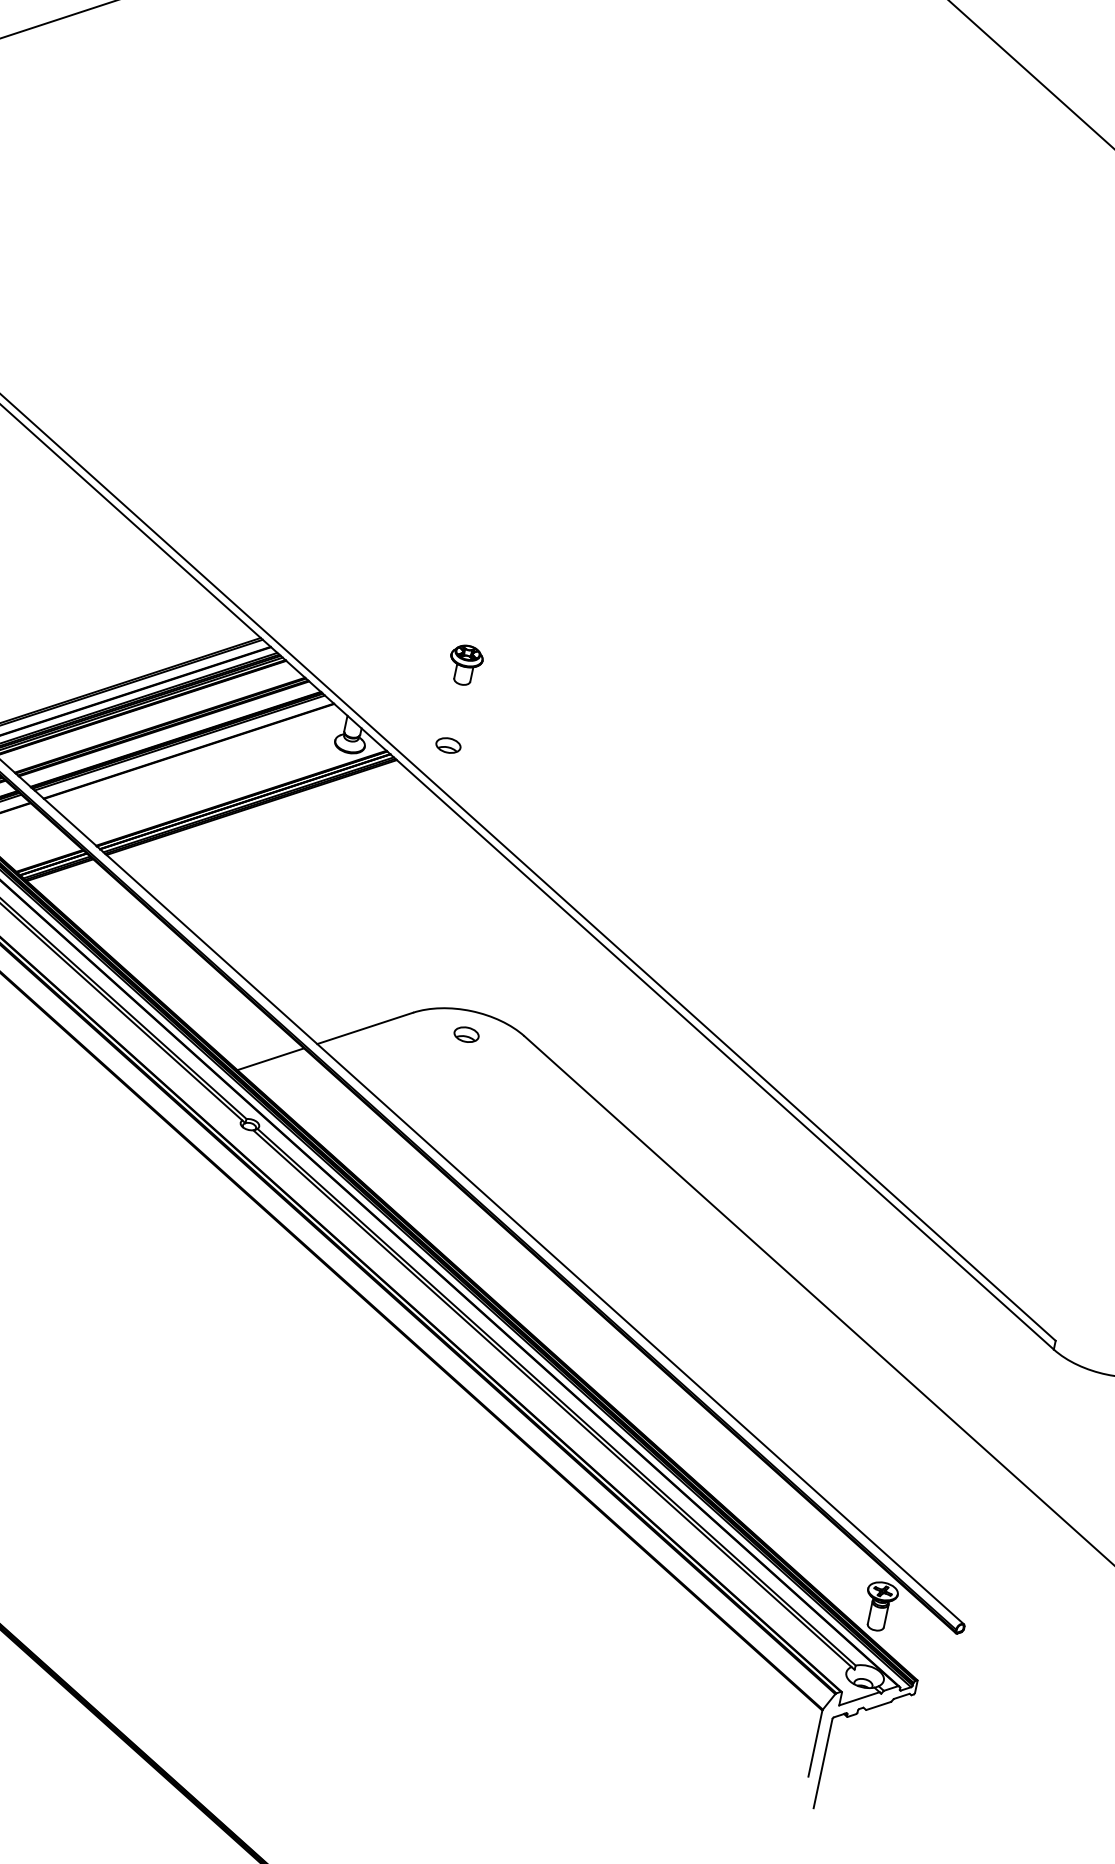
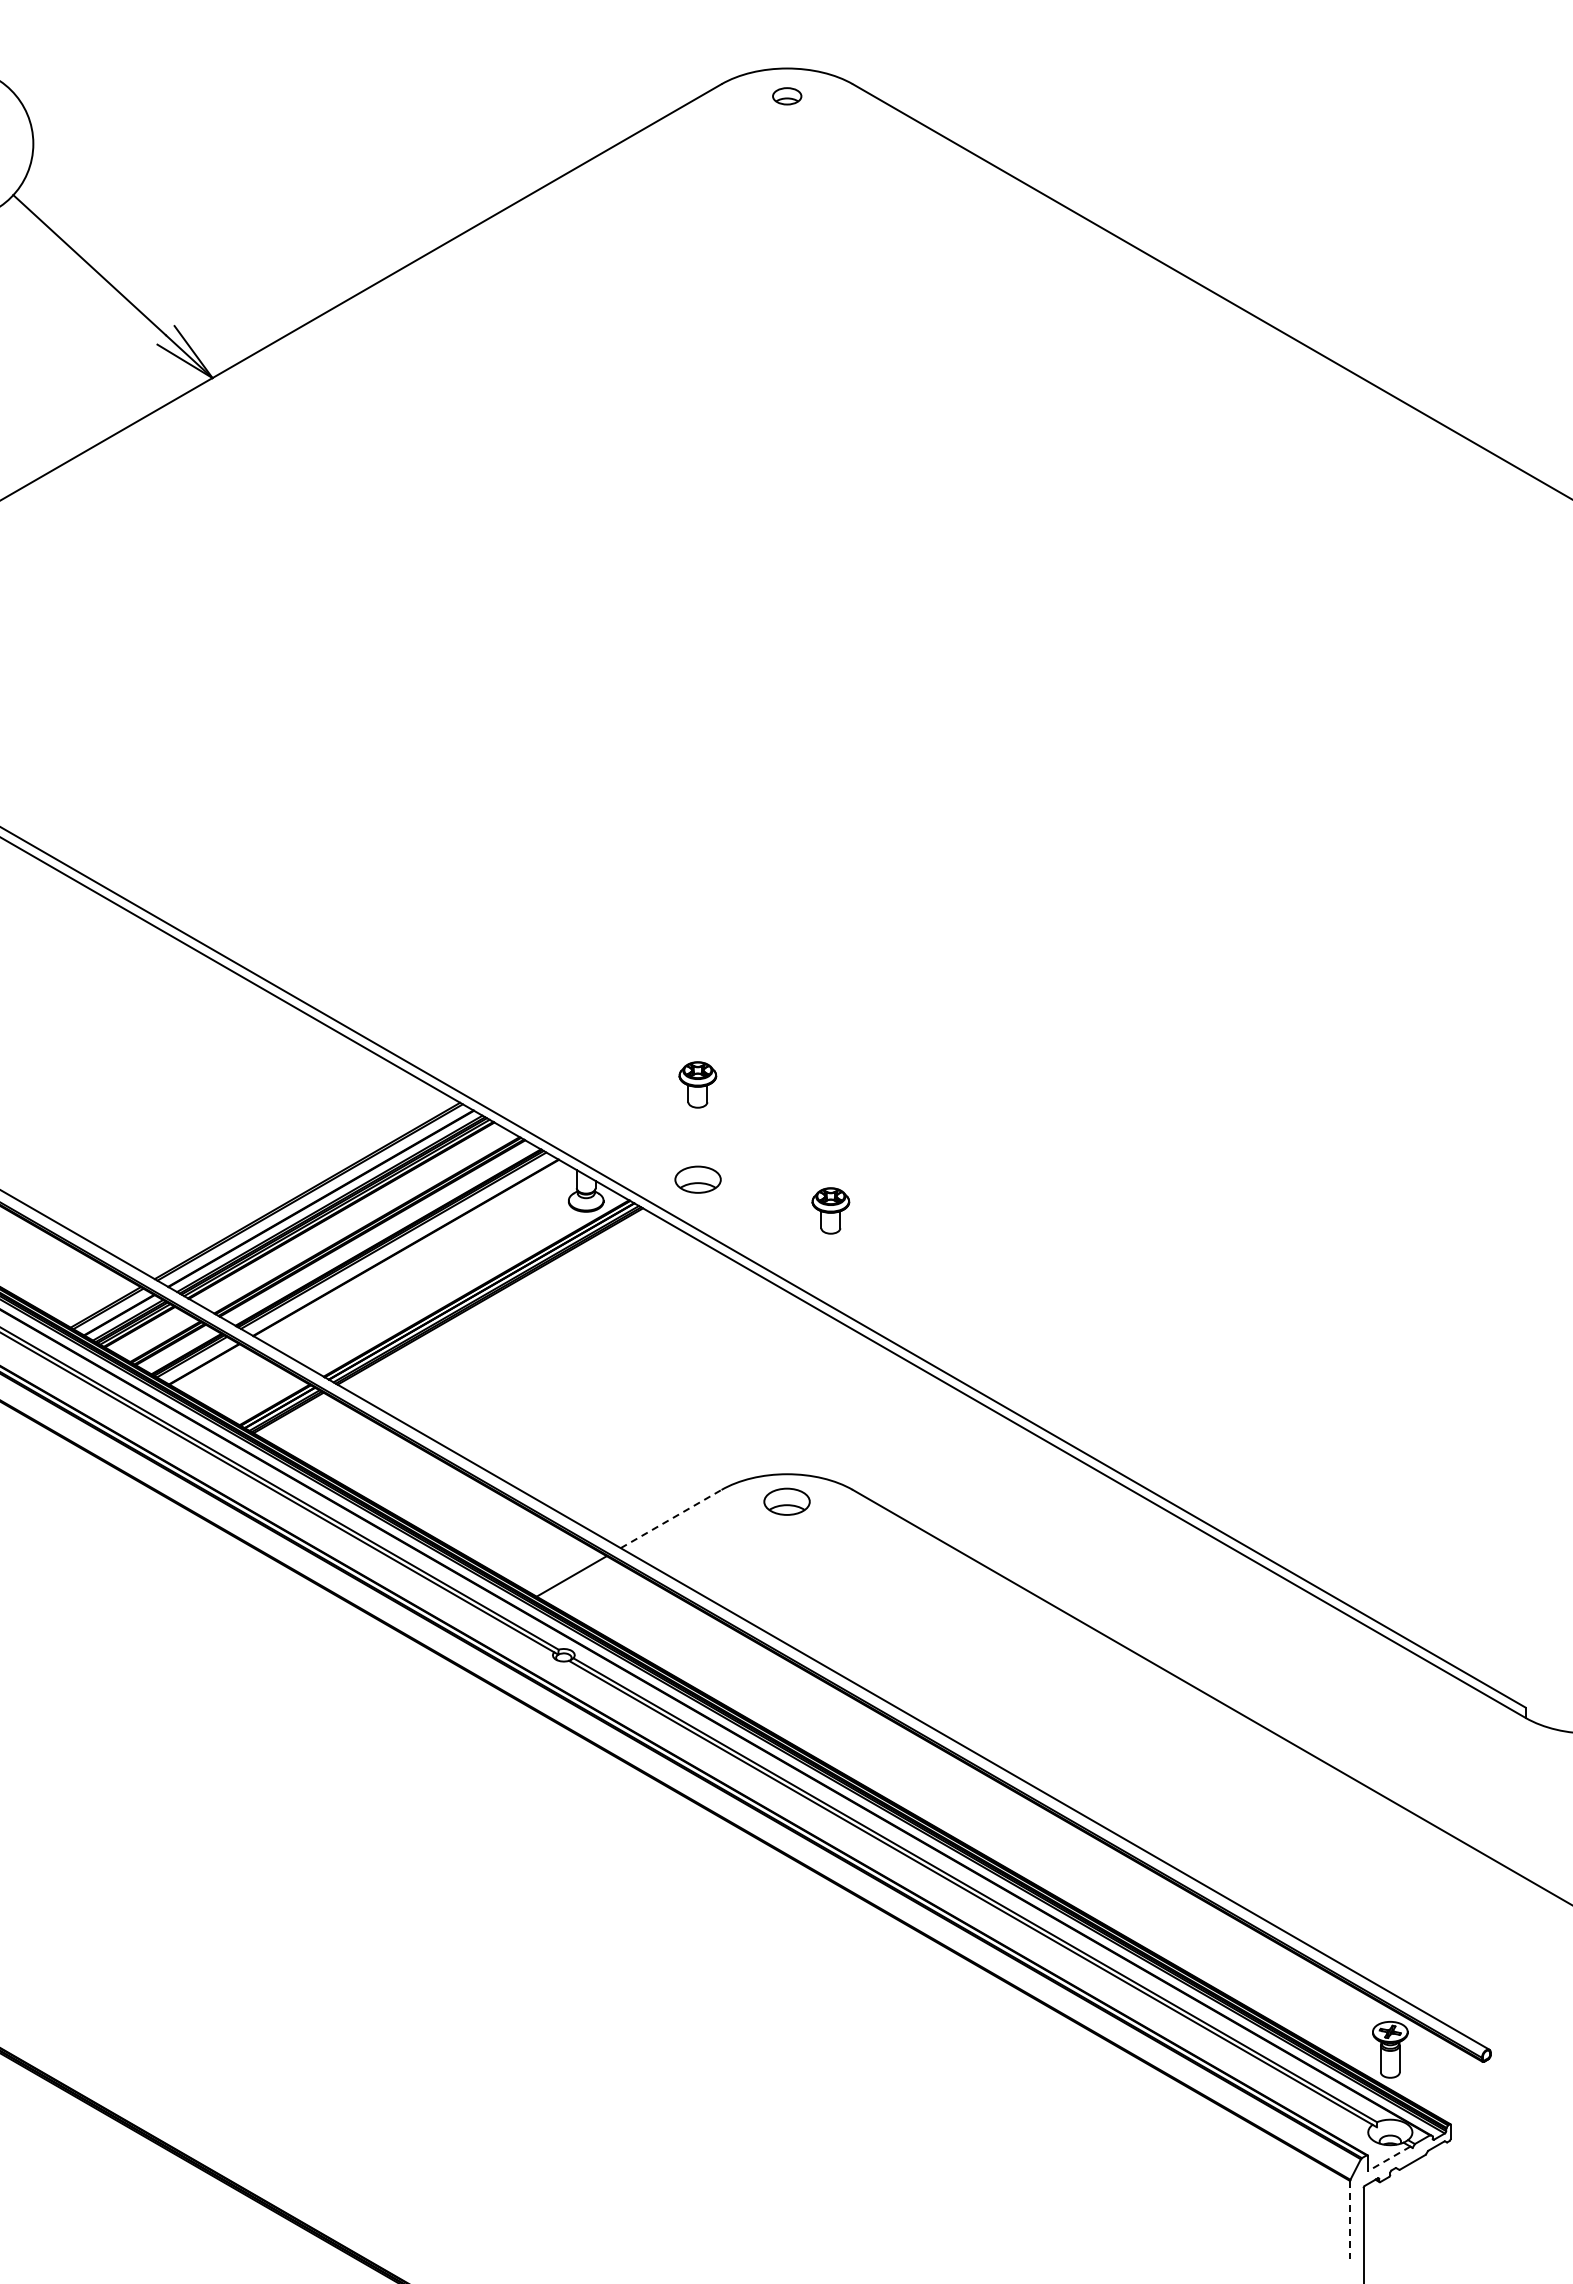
part: (448, 745) -> (697, 1179), size x1.6
part: (555, 795) -> (830, 1210), added
line: (365, 1027) -> (671, 1518), solid -> dashed
part: (466, 1035) -> (787, 1502), size x1.6
line: (859, 1698) -> (1389, 2158), solid -> dashed
line: (815, 1743) -> (1350, 2219), solid -> dashed

